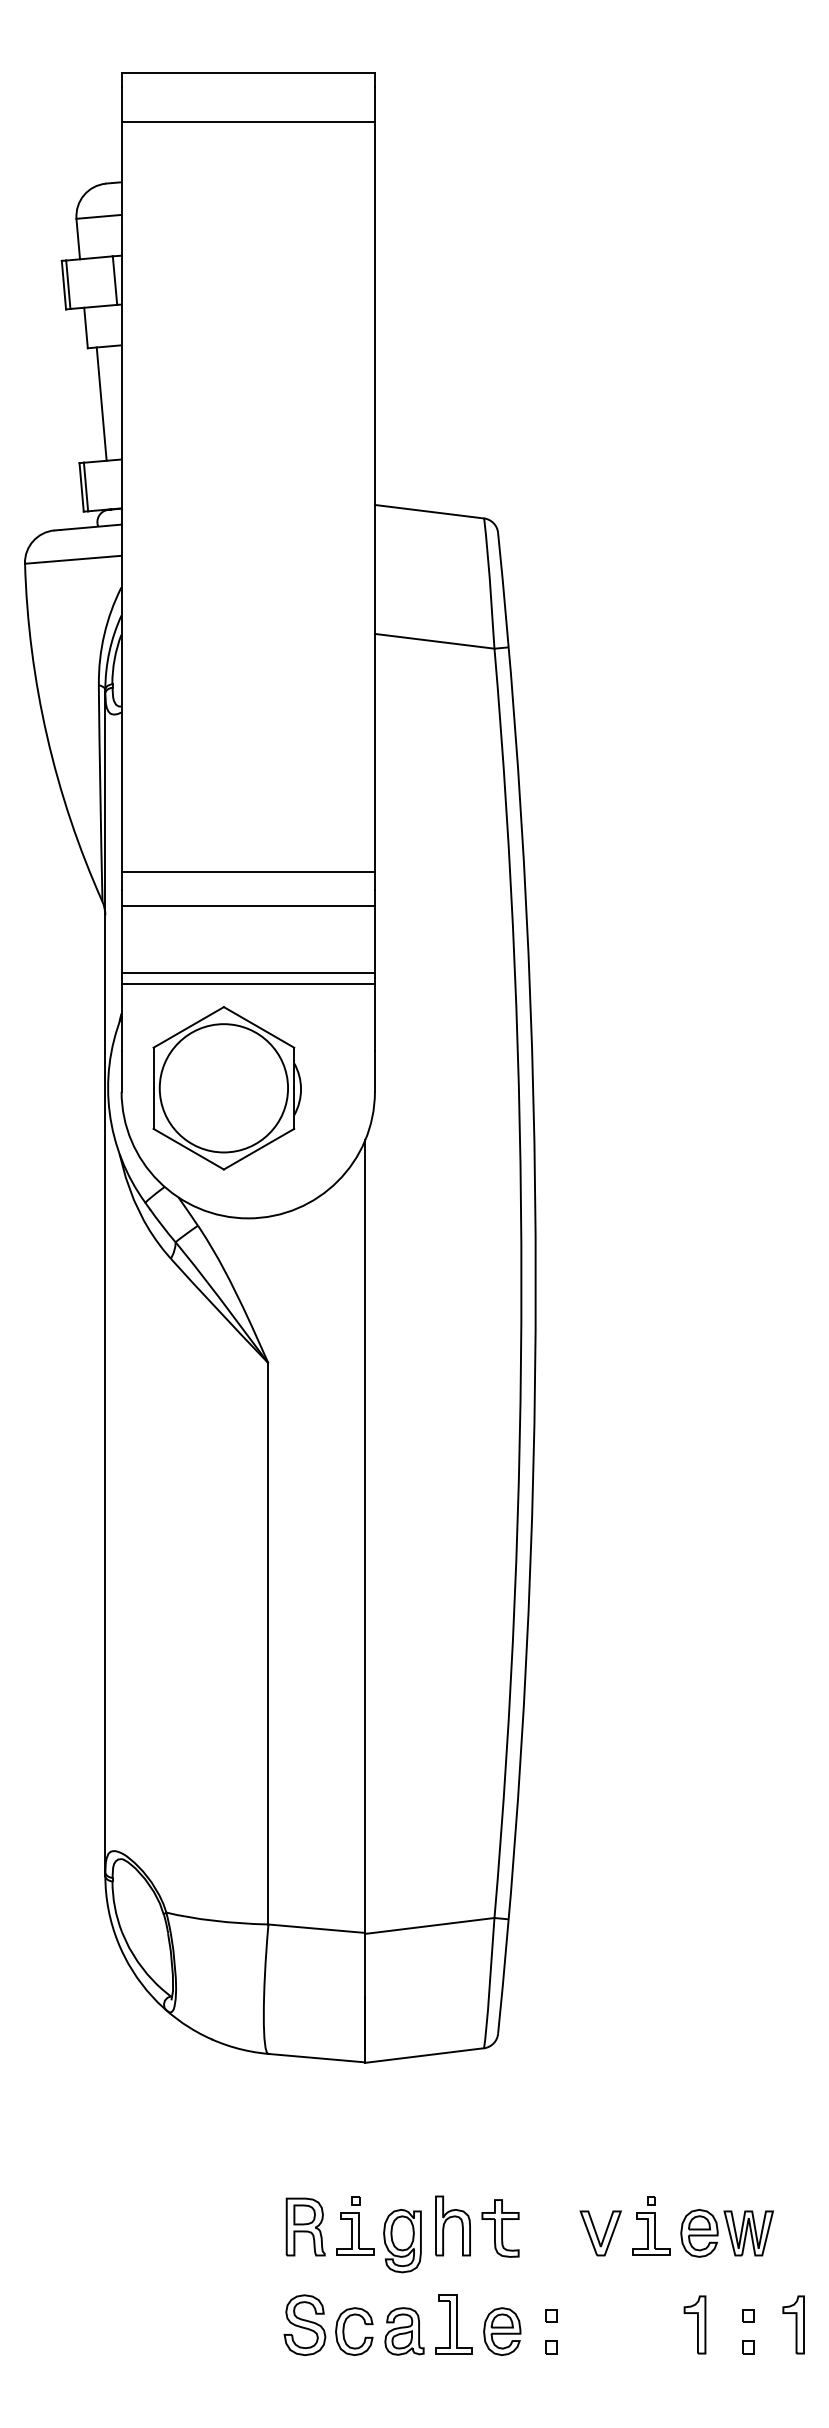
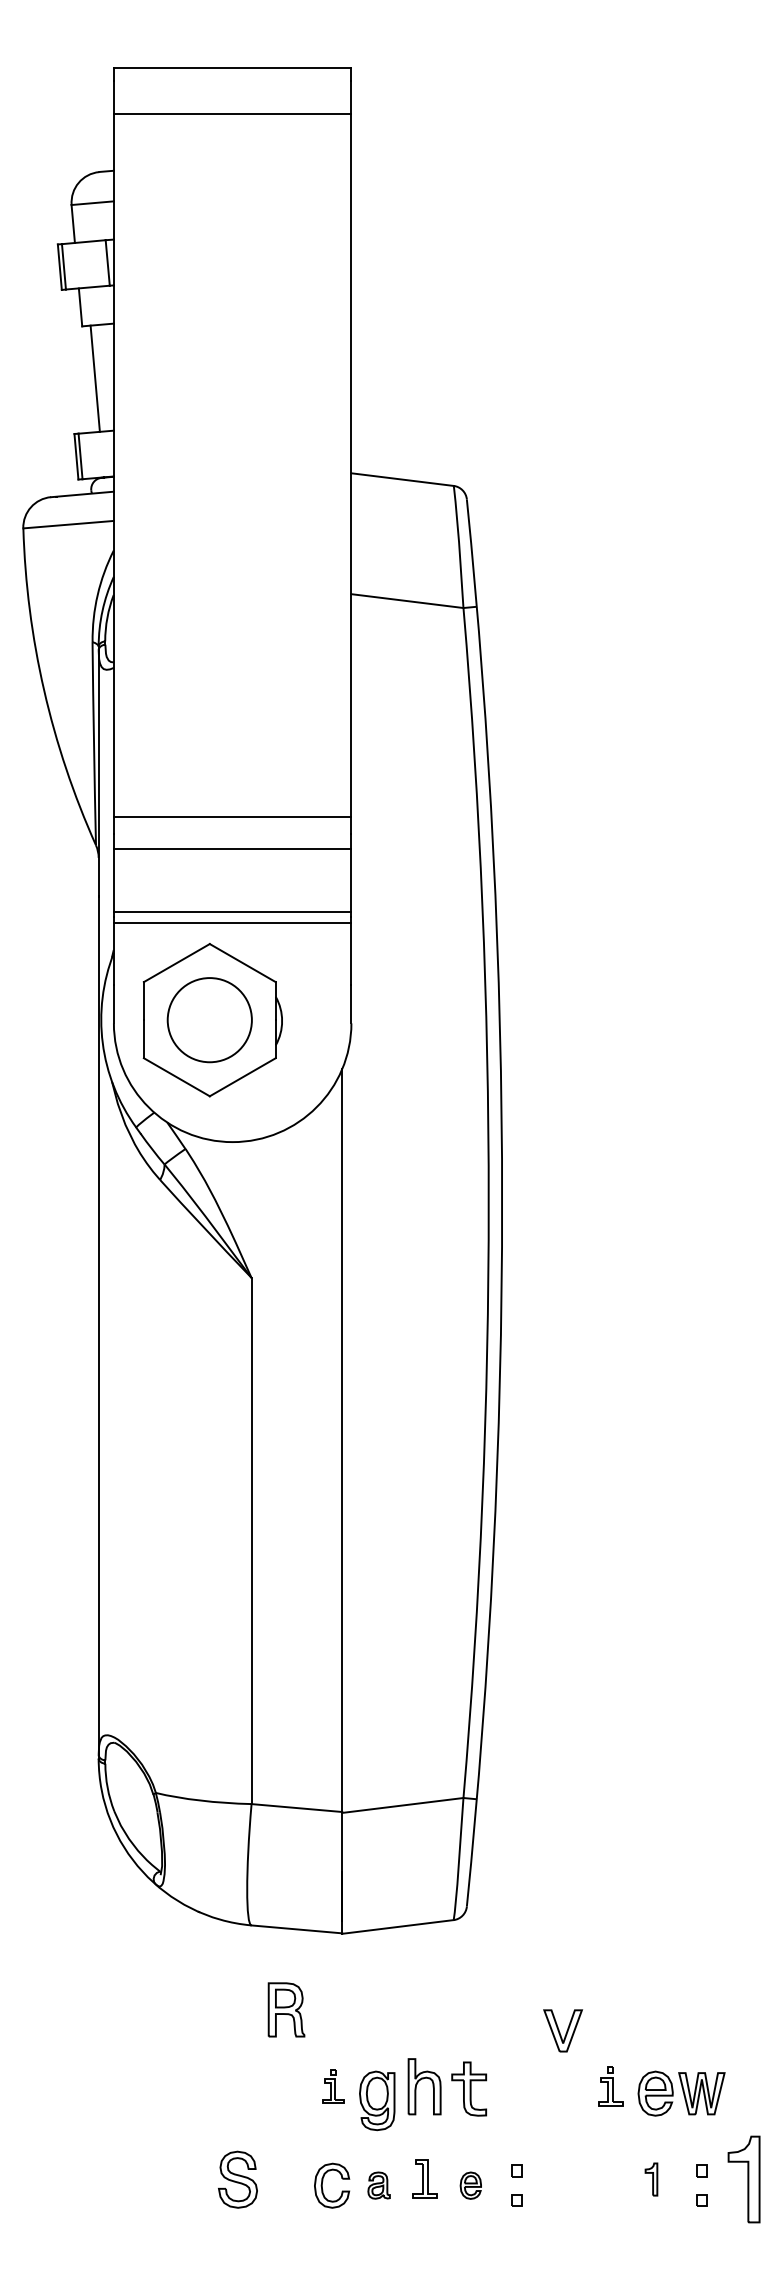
circle: (223, 1088) -> (209, 1020), size x0.7
part: (355, 2225) -> (333, 2086), size x0.6
part: (651, 2225) -> (610, 2086), size x0.7
part: (305, 2226) -> (286, 2009), moved
part: (600, 2233) -> (562, 2030), moved
part: (304, 2324) -> (237, 2179), moved
part: (453, 2324) -> (425, 2179), size x0.7
part: (694, 2324) -> (651, 2179), size x0.6
part: (793, 2324) -> (743, 2179), size x1.6
part: (404, 2331) -> (379, 2185), size x0.6
part: (502, 2331) -> (471, 2185), size x0.6

